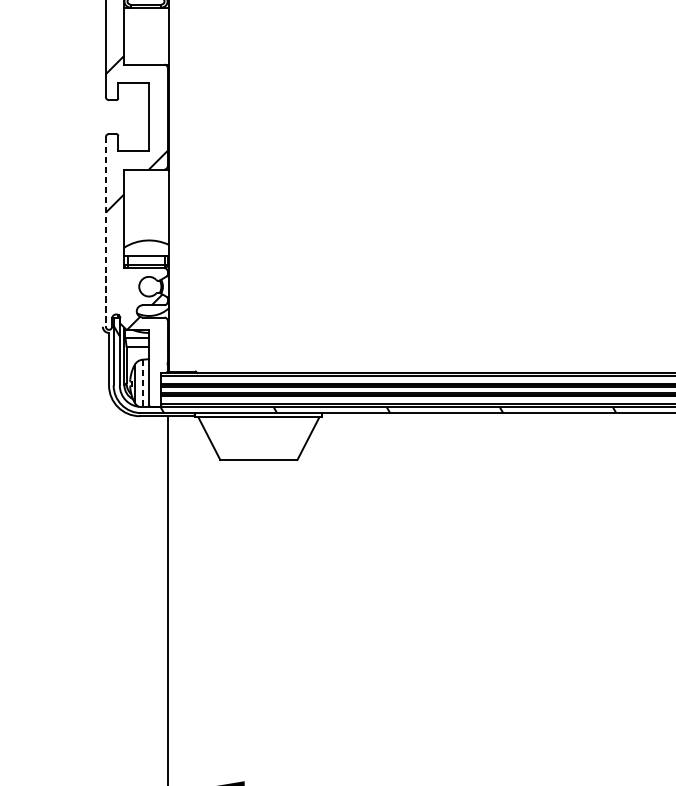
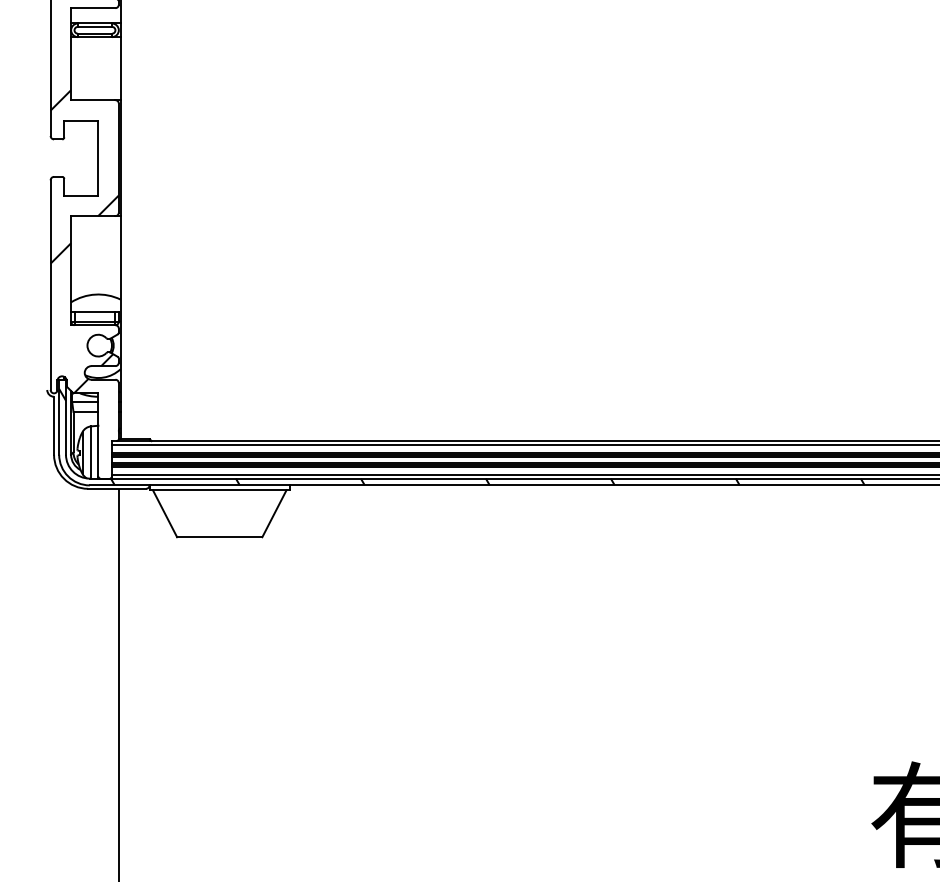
line: (105, 232) -> (50, 285), dashed -> solid
line: (142, 383) -> (91, 452), dashed -> solid

